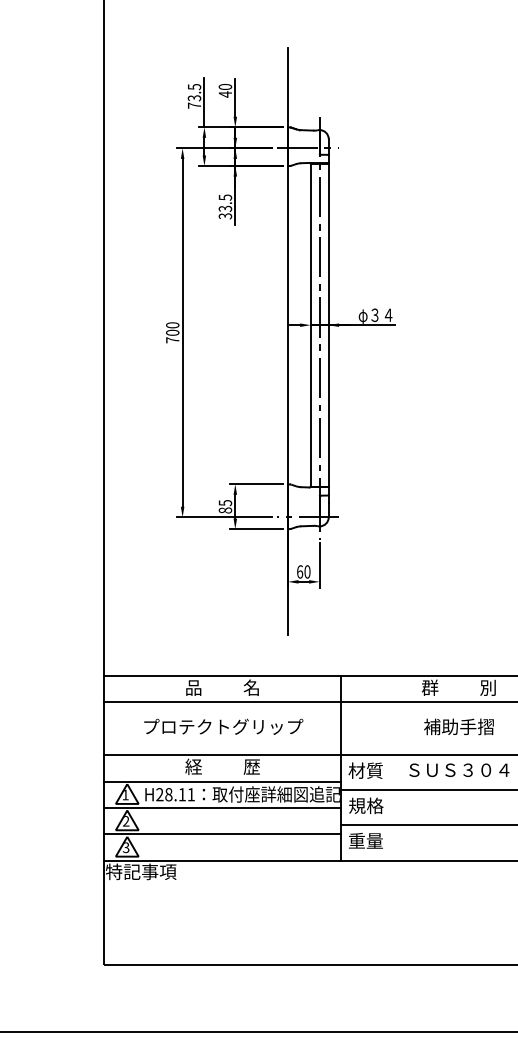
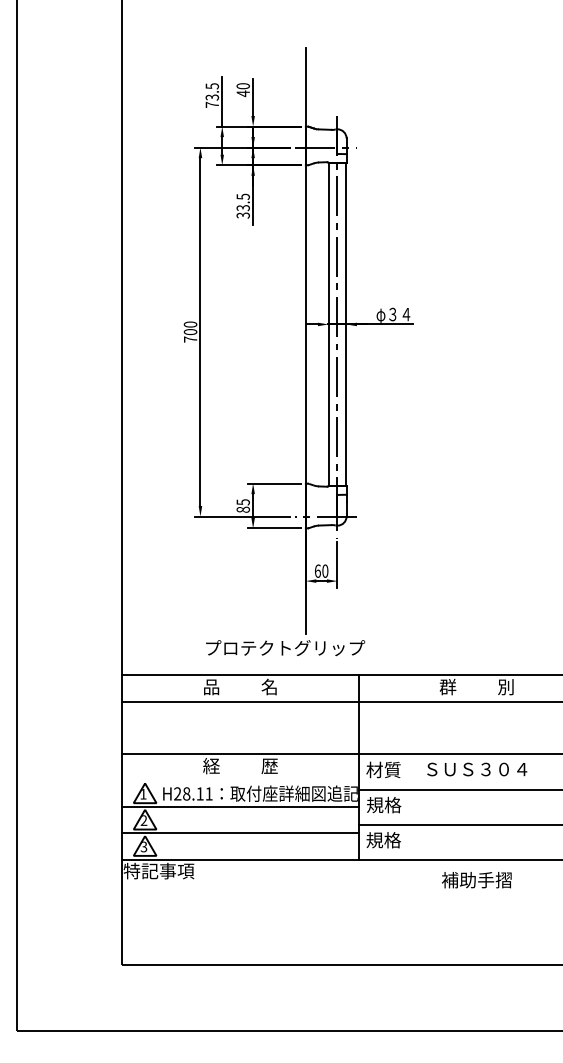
text: (223, 727) -> (285, 648), moved
text: (458, 727) -> (476, 880), moved
line: (222, 781) -> (240, 780), removed
text: (365, 841) -> (383, 840), 重量 -> 規格

